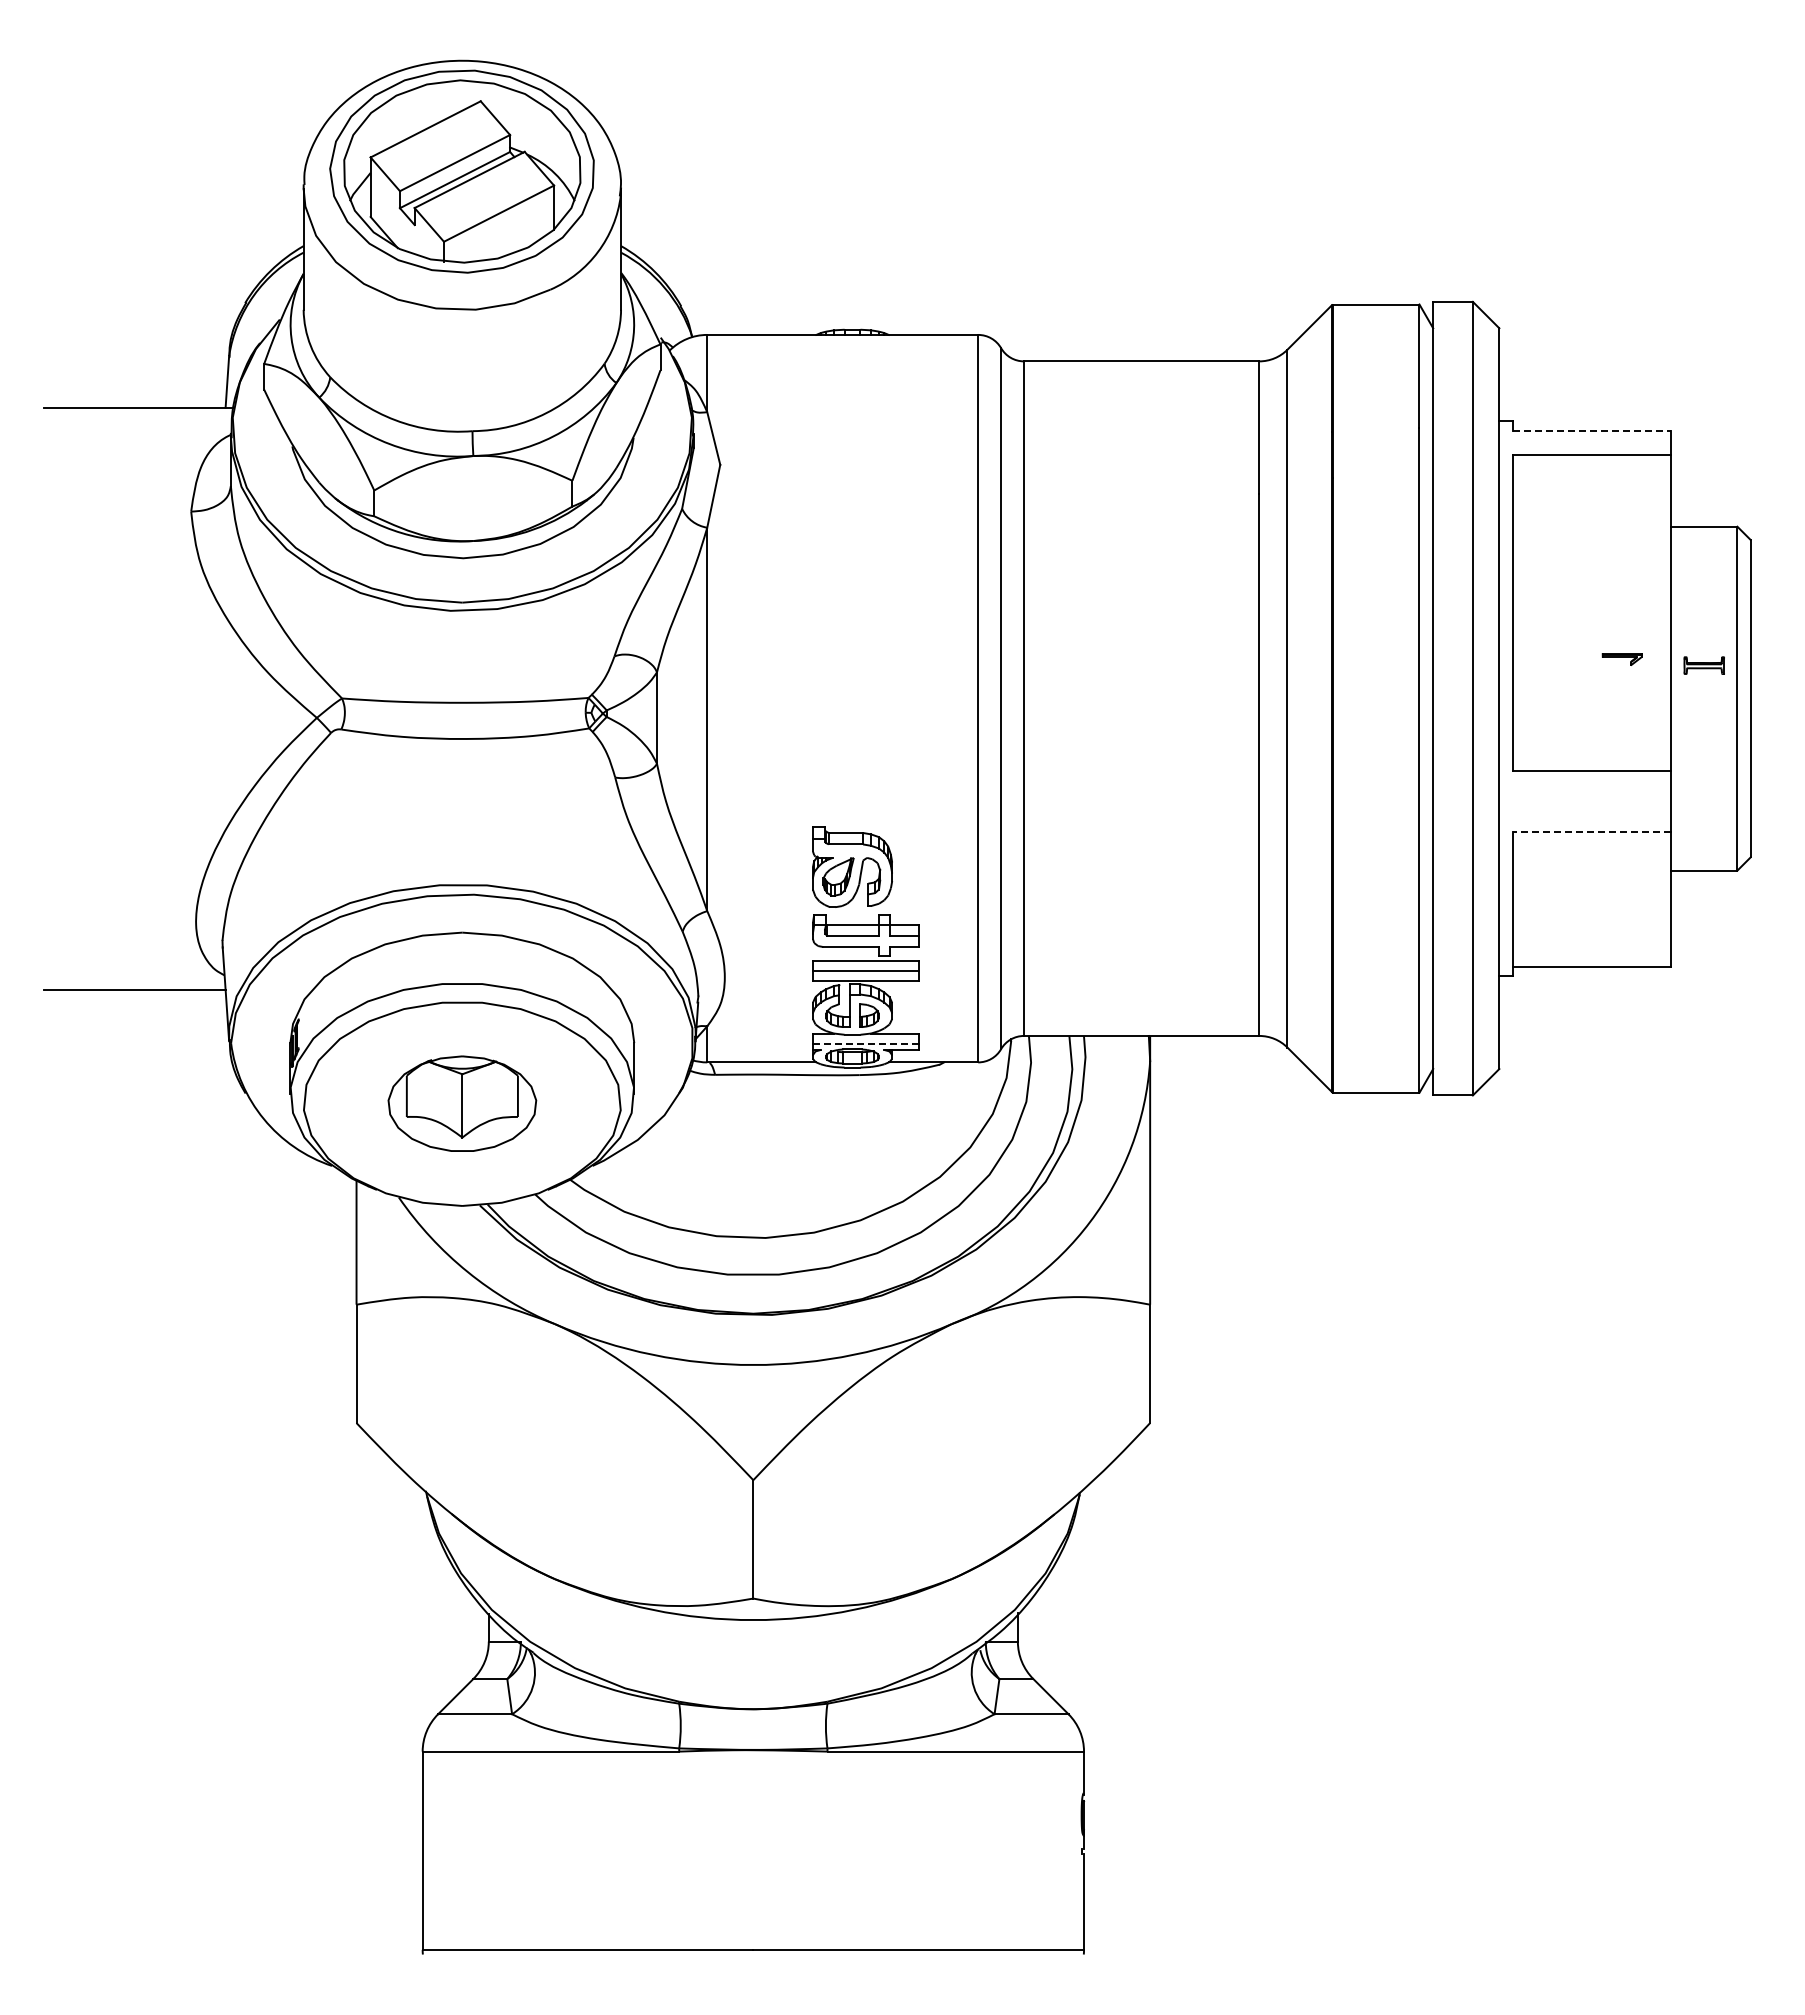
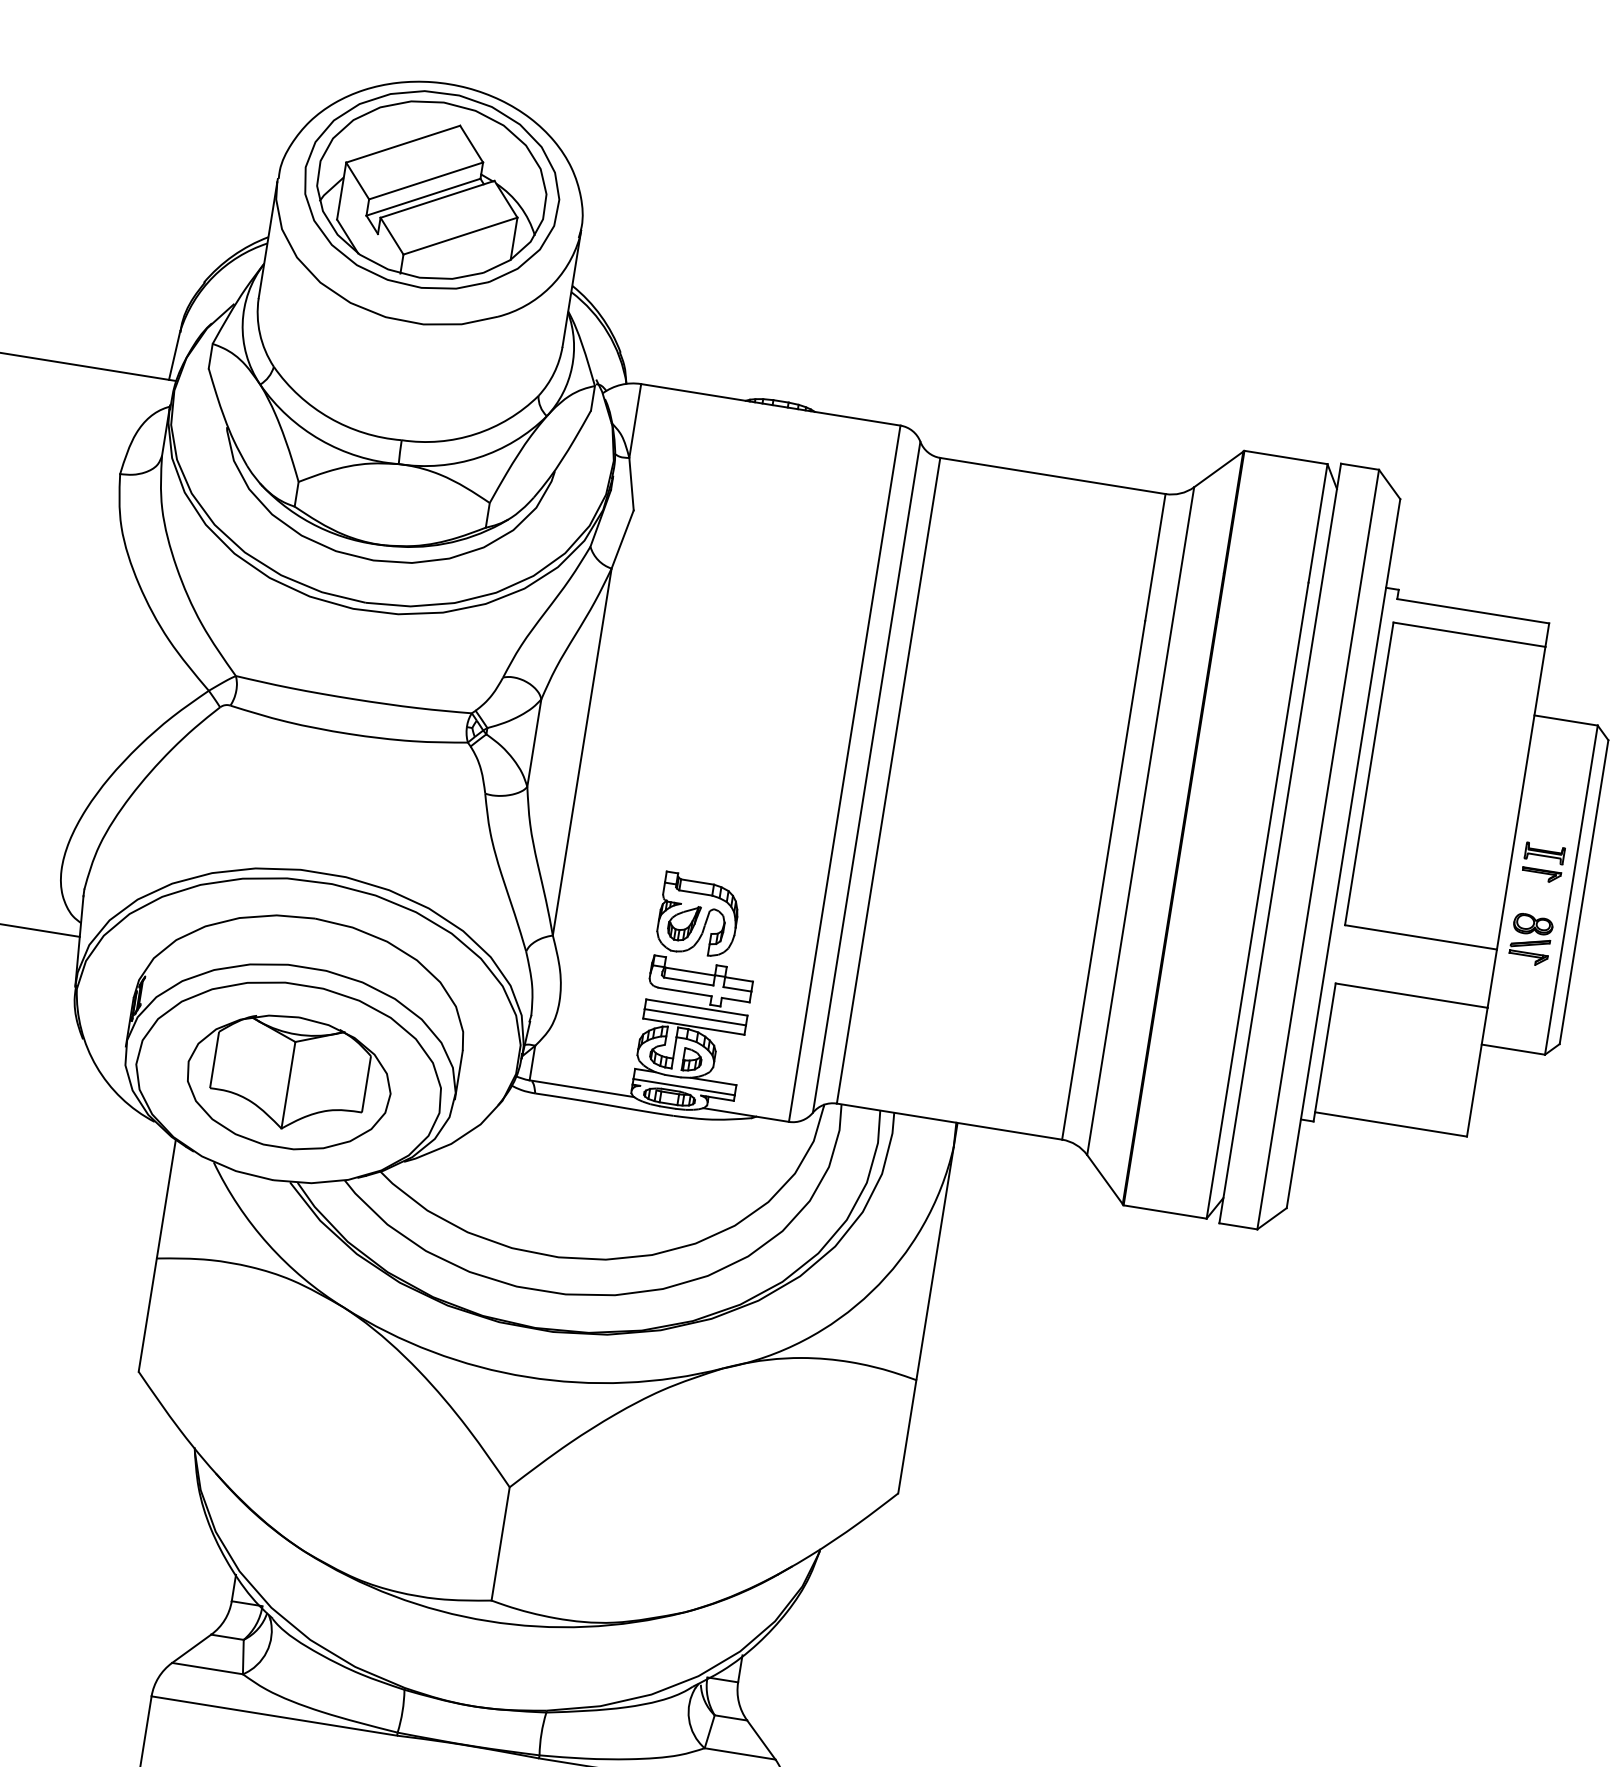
line: (1592, 430) -> (1473, 611), dashed -> solid
part: (1621, 659) -> (1540, 875), moved
part: (1704, 755) -> (1531, 939), added
line: (1591, 832) -> (1411, 995), dashed -> solid
line: (865, 1044) -> (683, 1087), dashed -> solid
part: (462, 1103) -> (289, 1082), size x1.43

